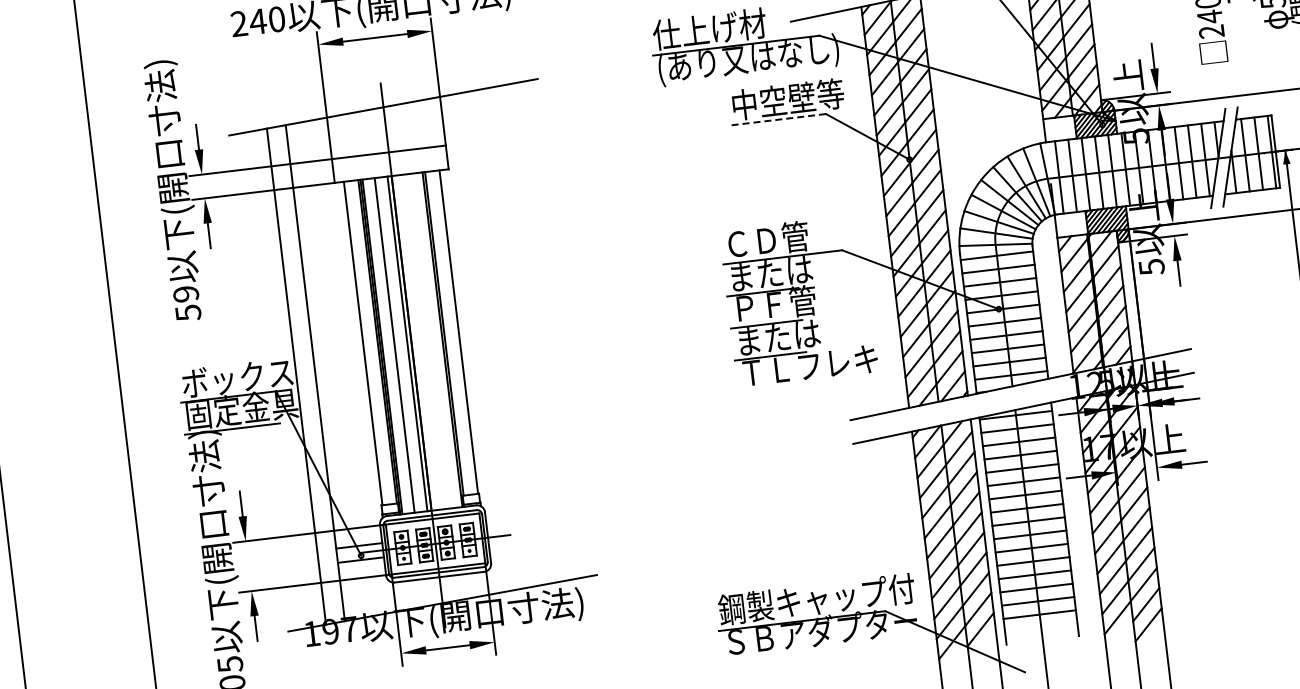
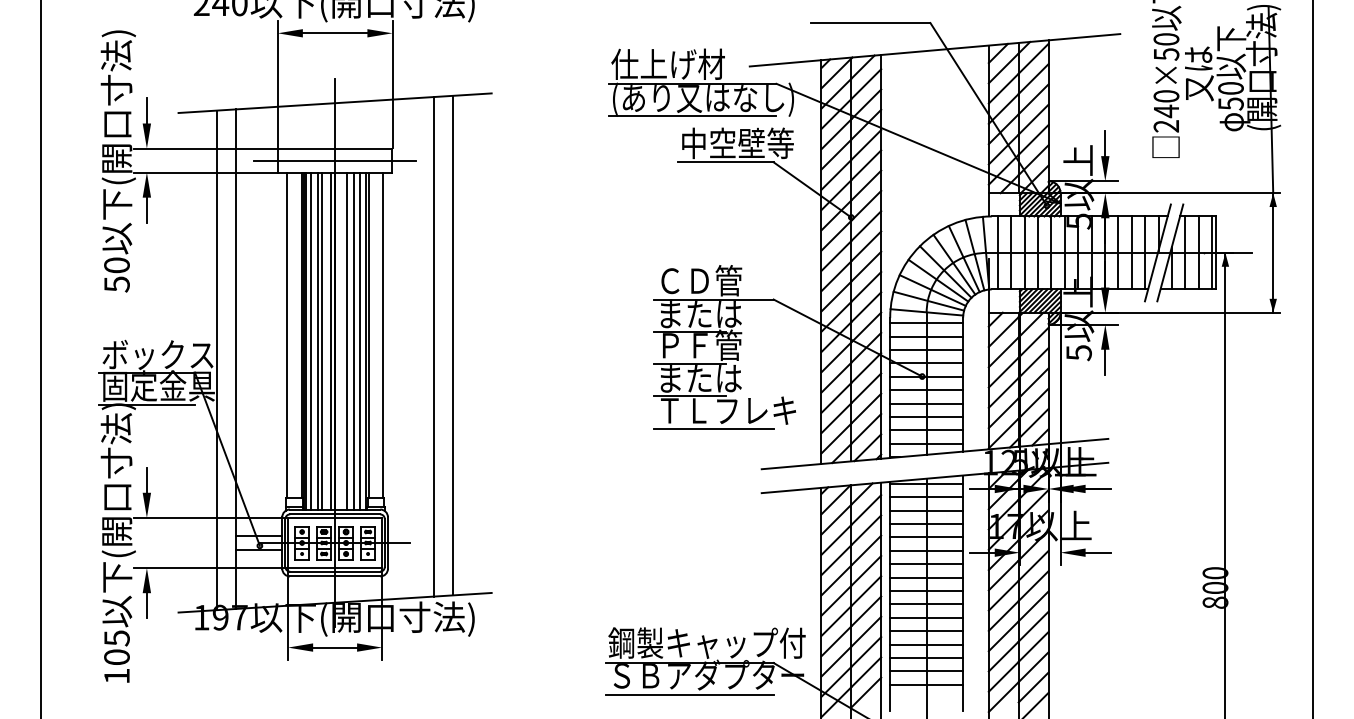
line: (739, 78) -> (692, 116), added
line: (778, 119) -> (725, 162), dashed -> solid
line: (389, 164) -> (334, 160), added
text: (185, 294) -> (116, 265), 59 -> 50
line: (529, 333) -> (453, 345), added
line: (510, 337) -> (434, 346), added
line: (435, 339) -> (359, 340), added
line: (429, 340) -> (353, 340), added
line: (422, 341) -> (346, 340), added
line: (399, 344) -> (322, 340), added
line: (387, 345) -> (310, 340), added
line: (797, 385) -> (713, 428), added
line: (805, 653) -> (689, 695), added

